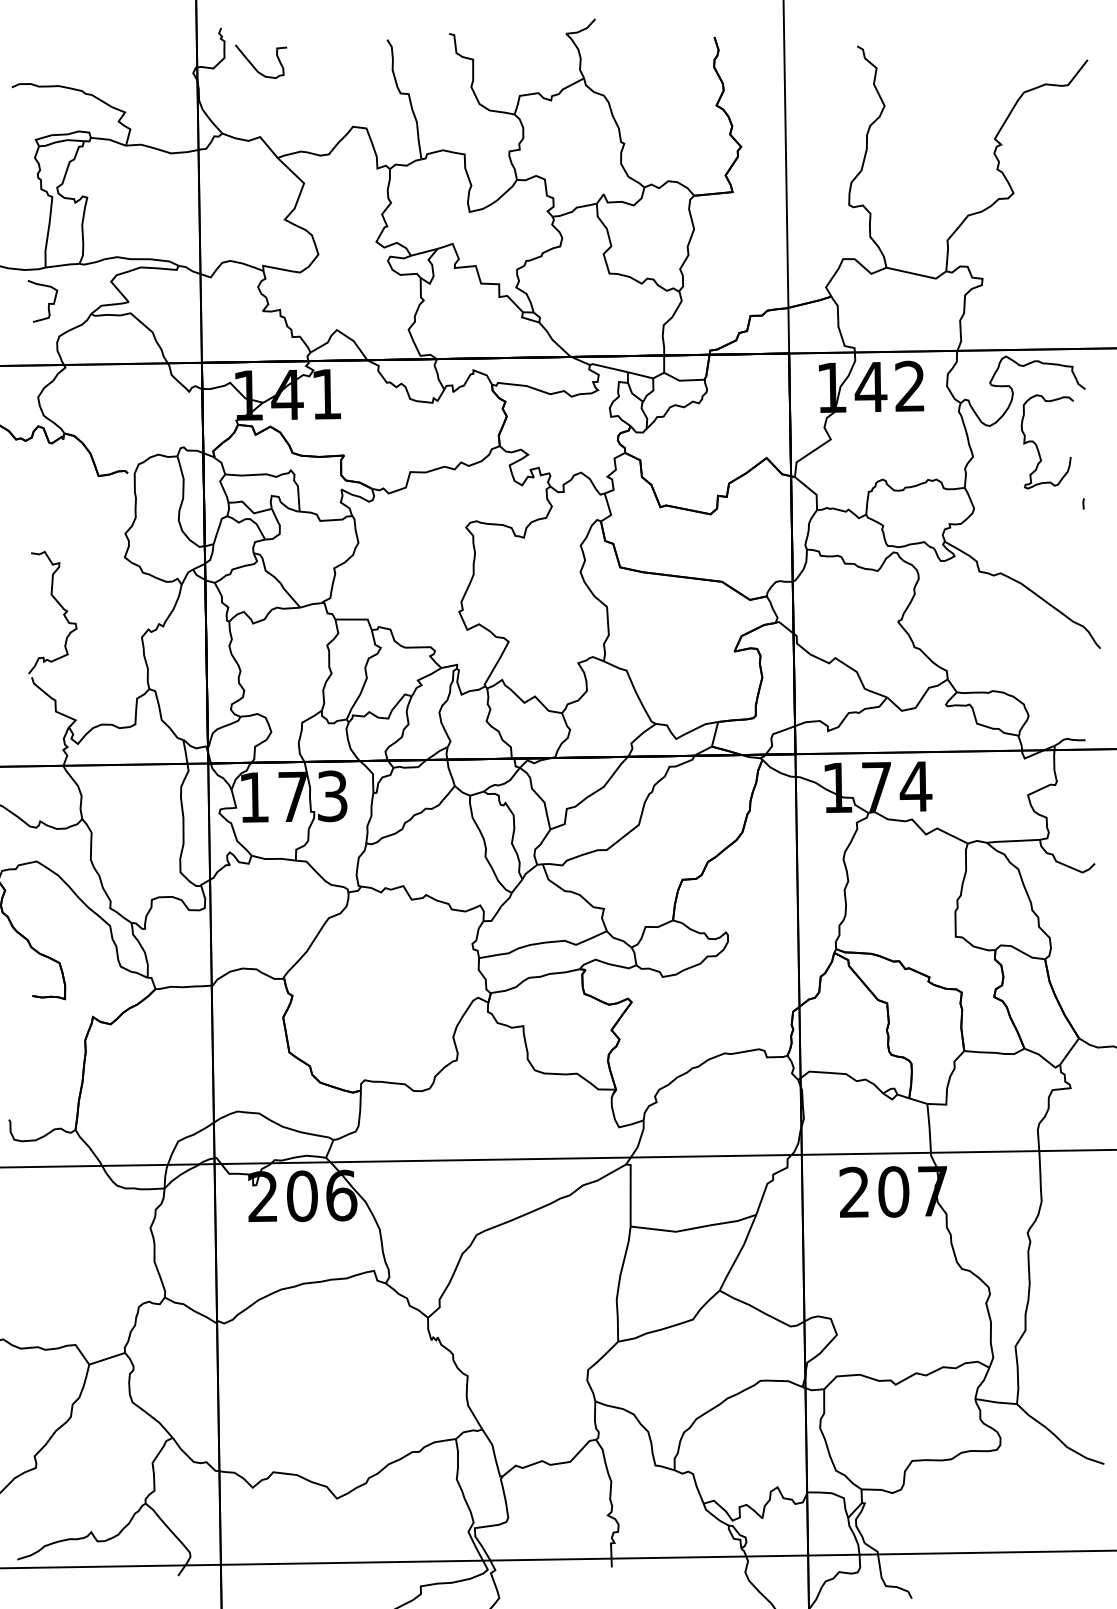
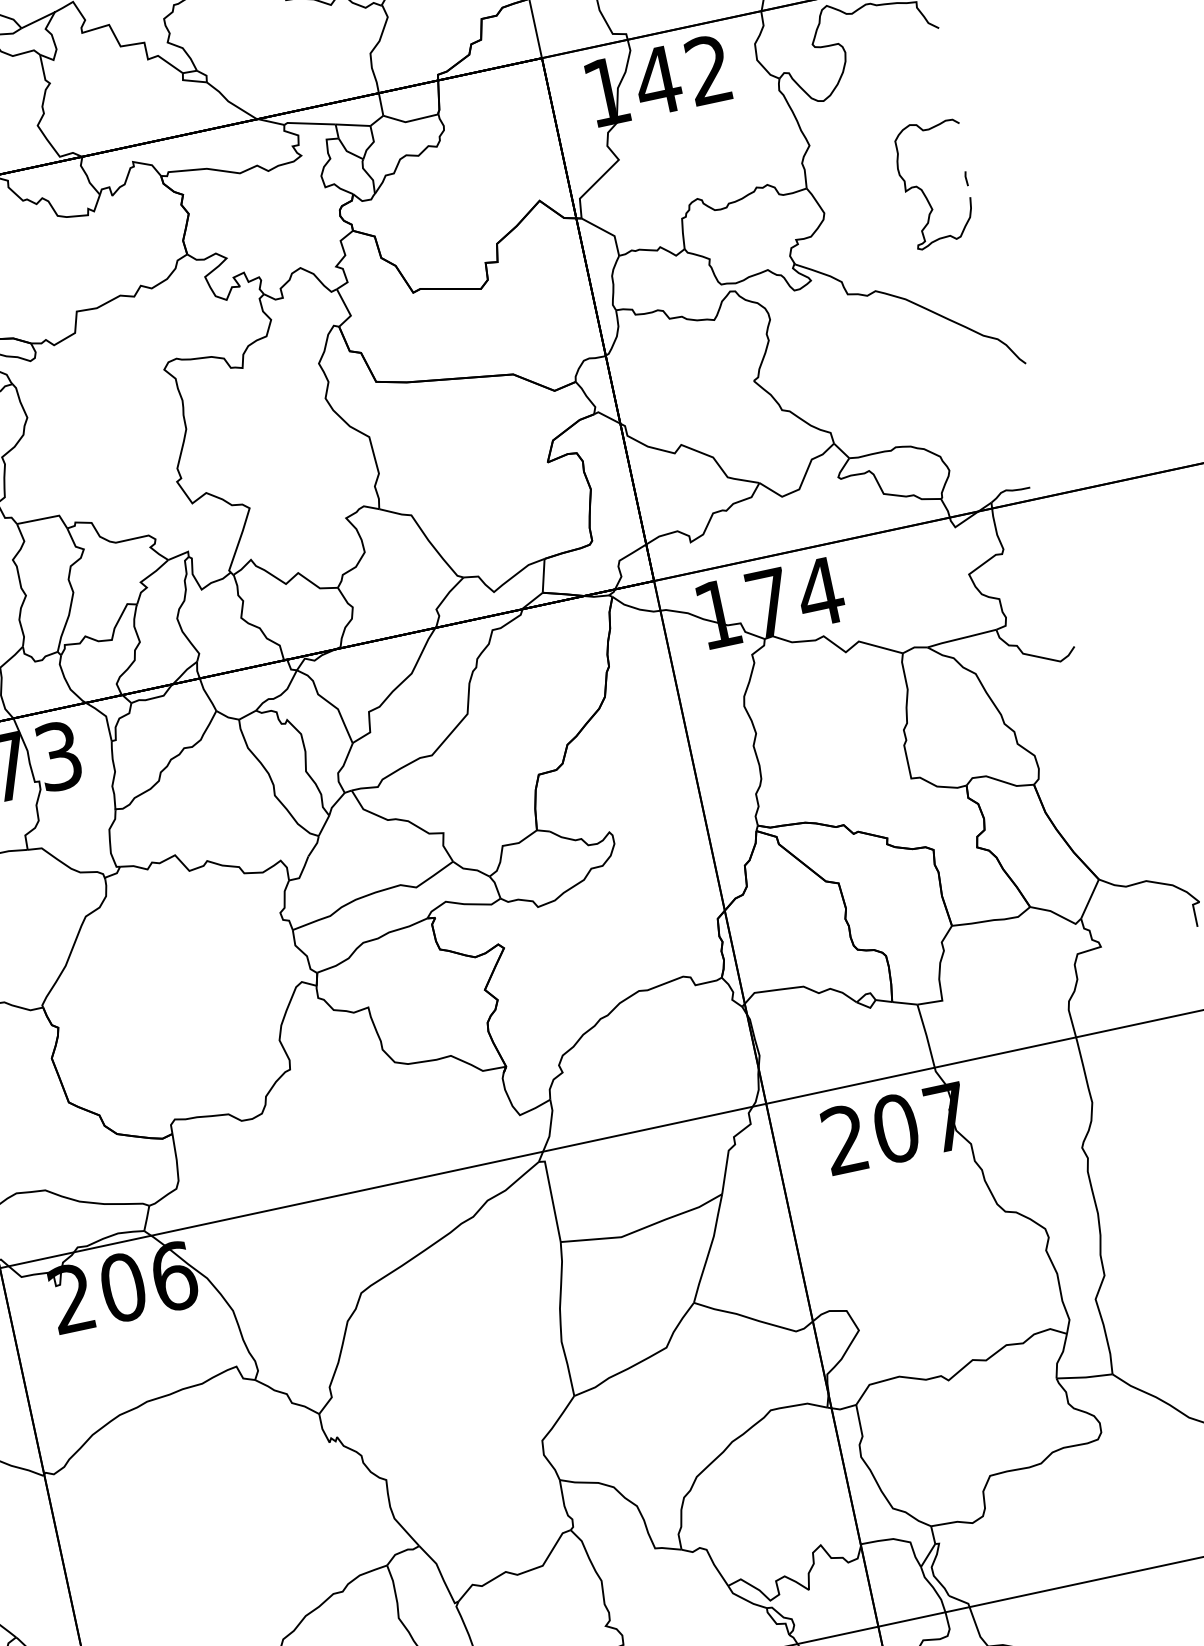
curve: (1037, 445) -> (923, 190), moved

